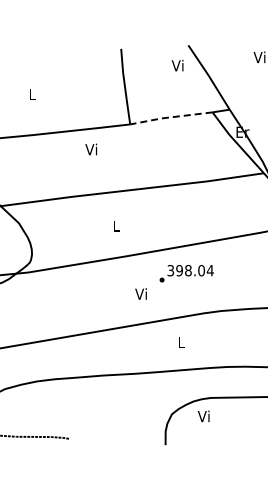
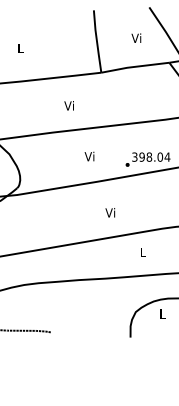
text: (177, 65) -> (136, 38), moved
line: (170, 117) -> (134, 66), dashed -> solid
text: (91, 149) -> (69, 105), moved
text: (115, 225) -> (89, 156), L -> Vi
text: (186, 273) -> (147, 159), moved
text: (203, 416) -> (161, 313), Vi -> L

